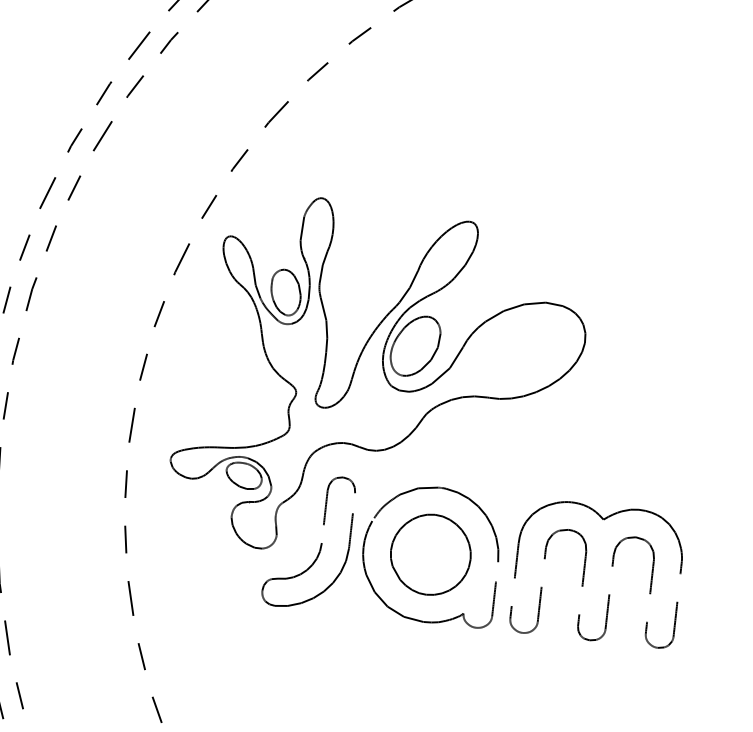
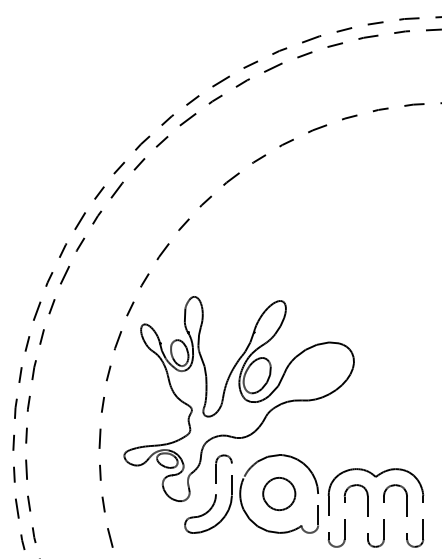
part: (431, 553) -> (279, 493), size x0.7
part: (585, 570) -> (368, 507), moved

